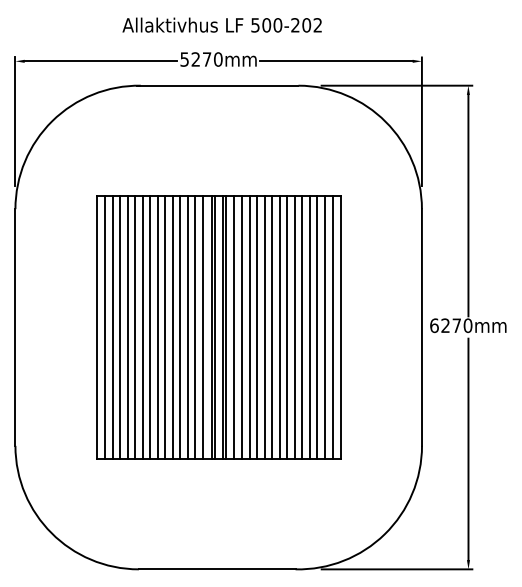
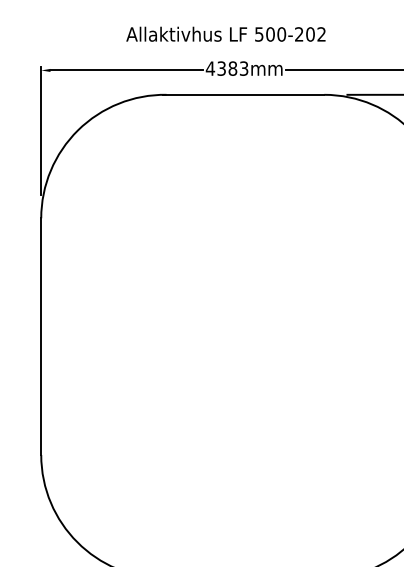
text: (221, 24) -> (225, 33), moved
text: (201, 59) -> (227, 68), 5270mm -> 4383mm
part: (218, 327) -> (244, 336), removed

